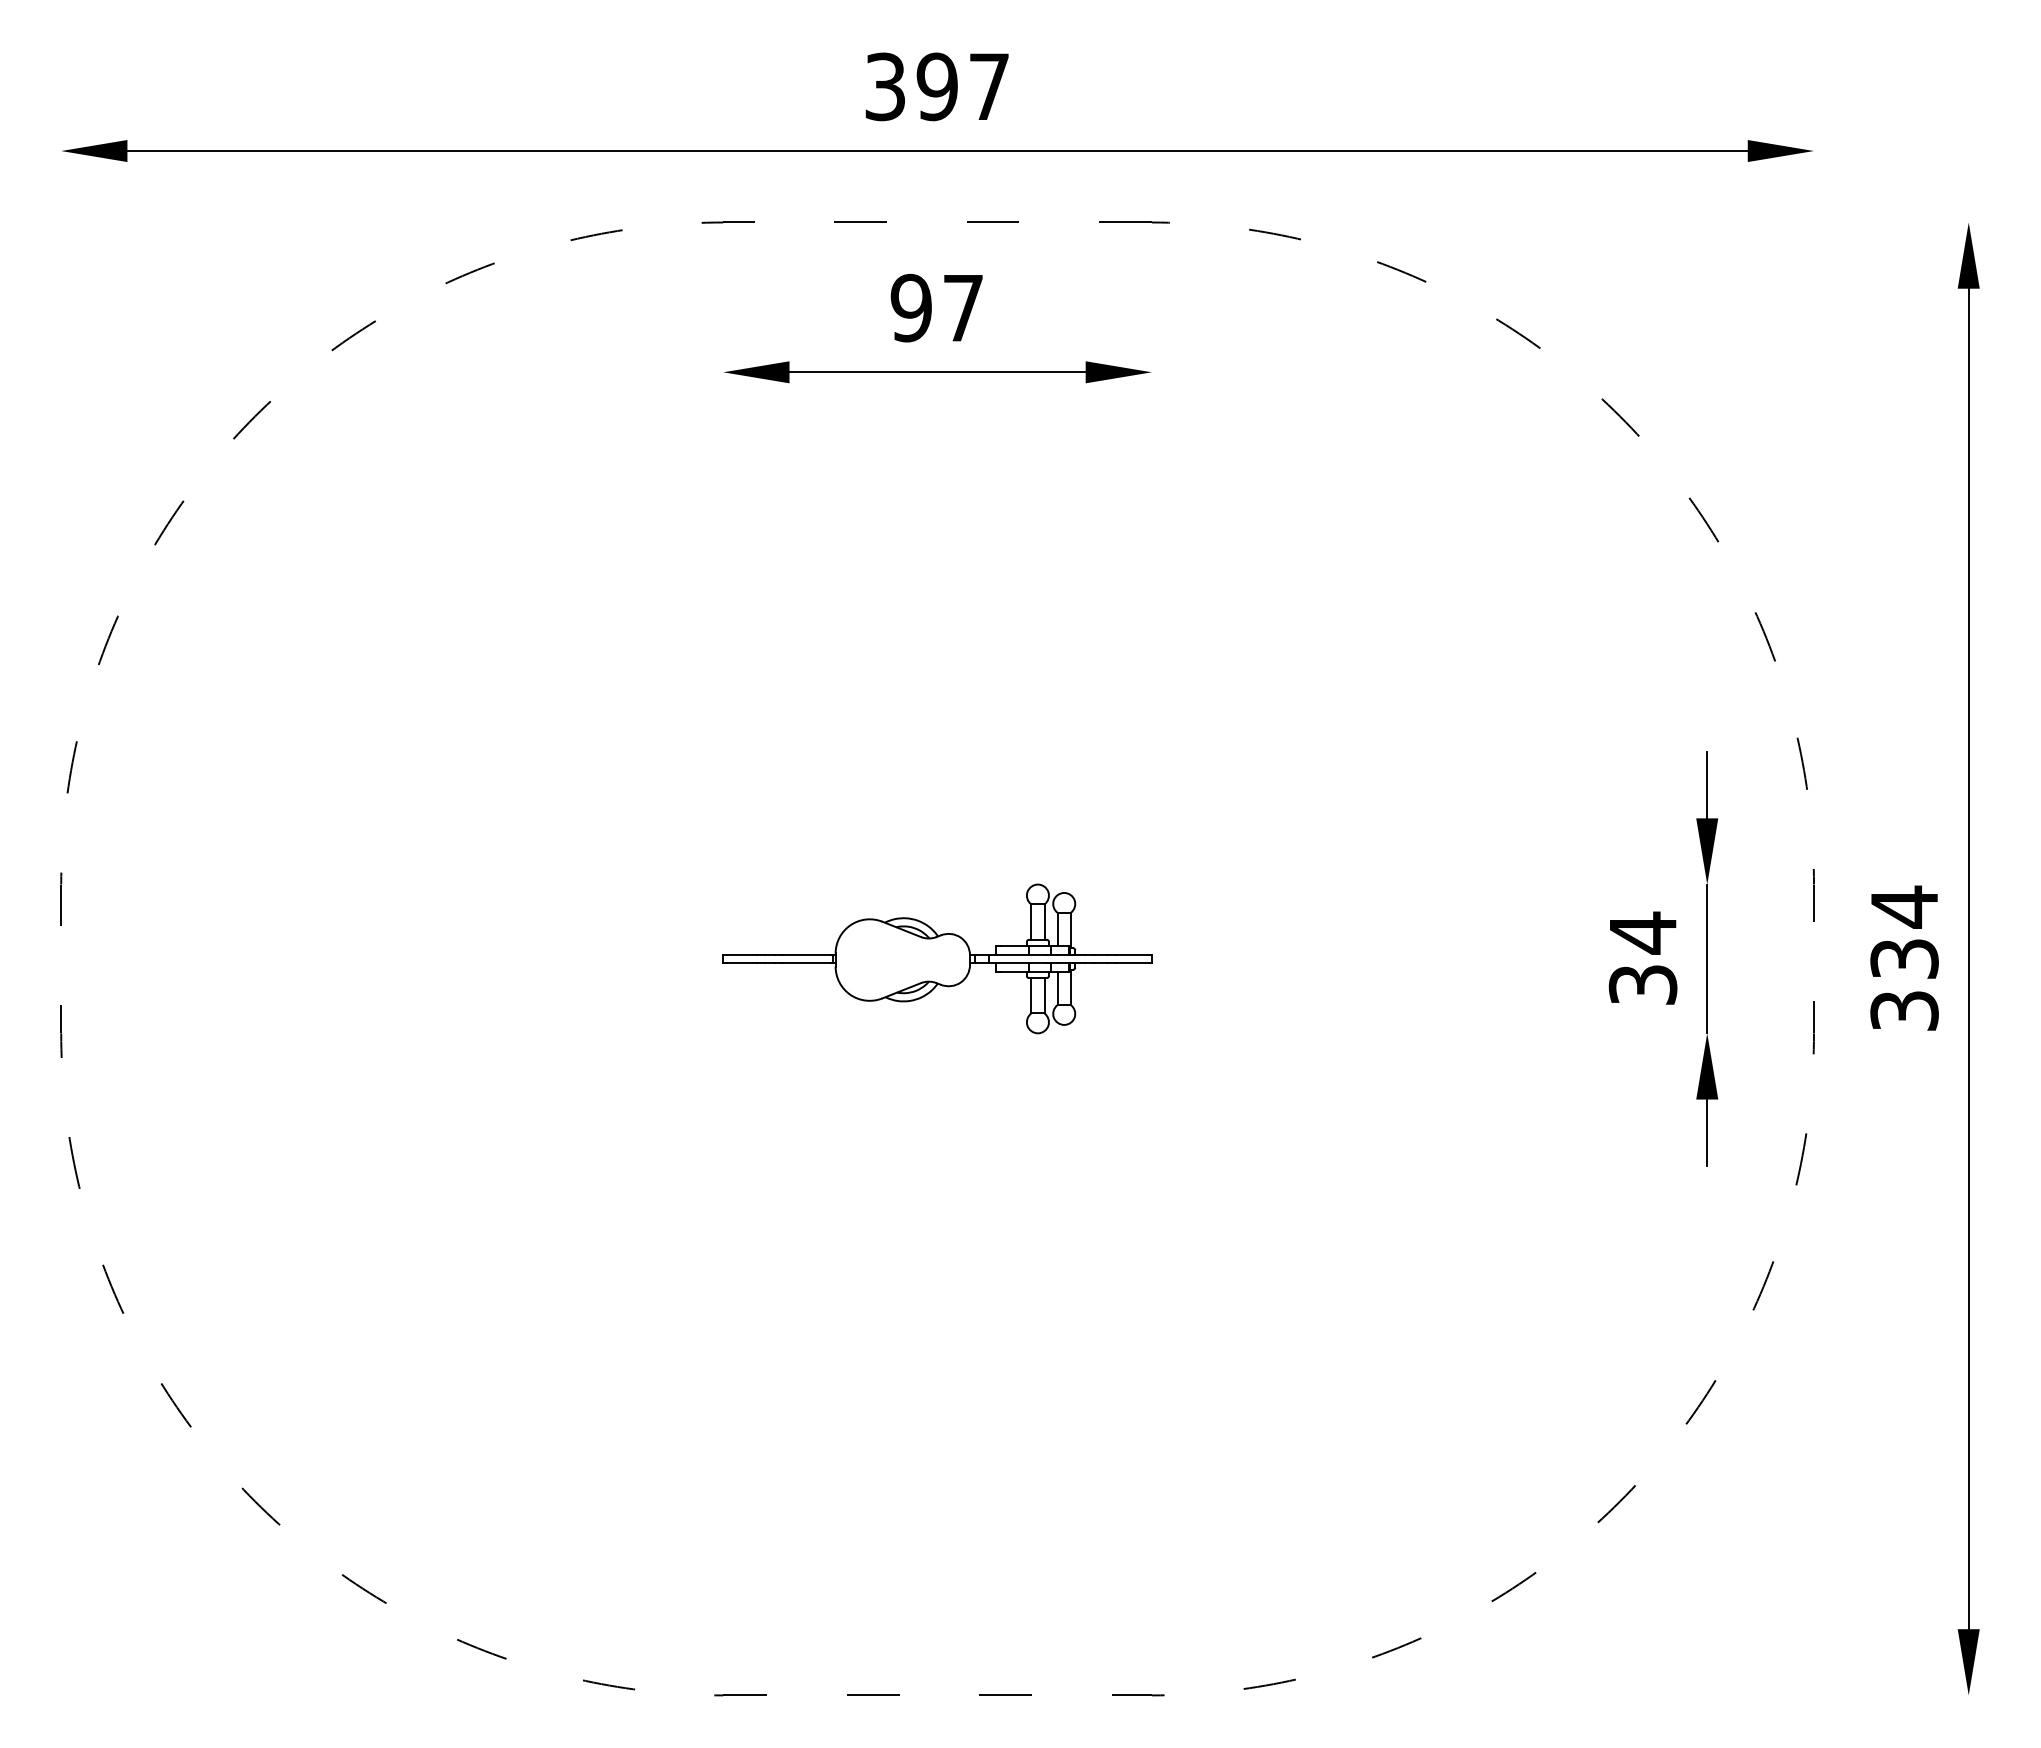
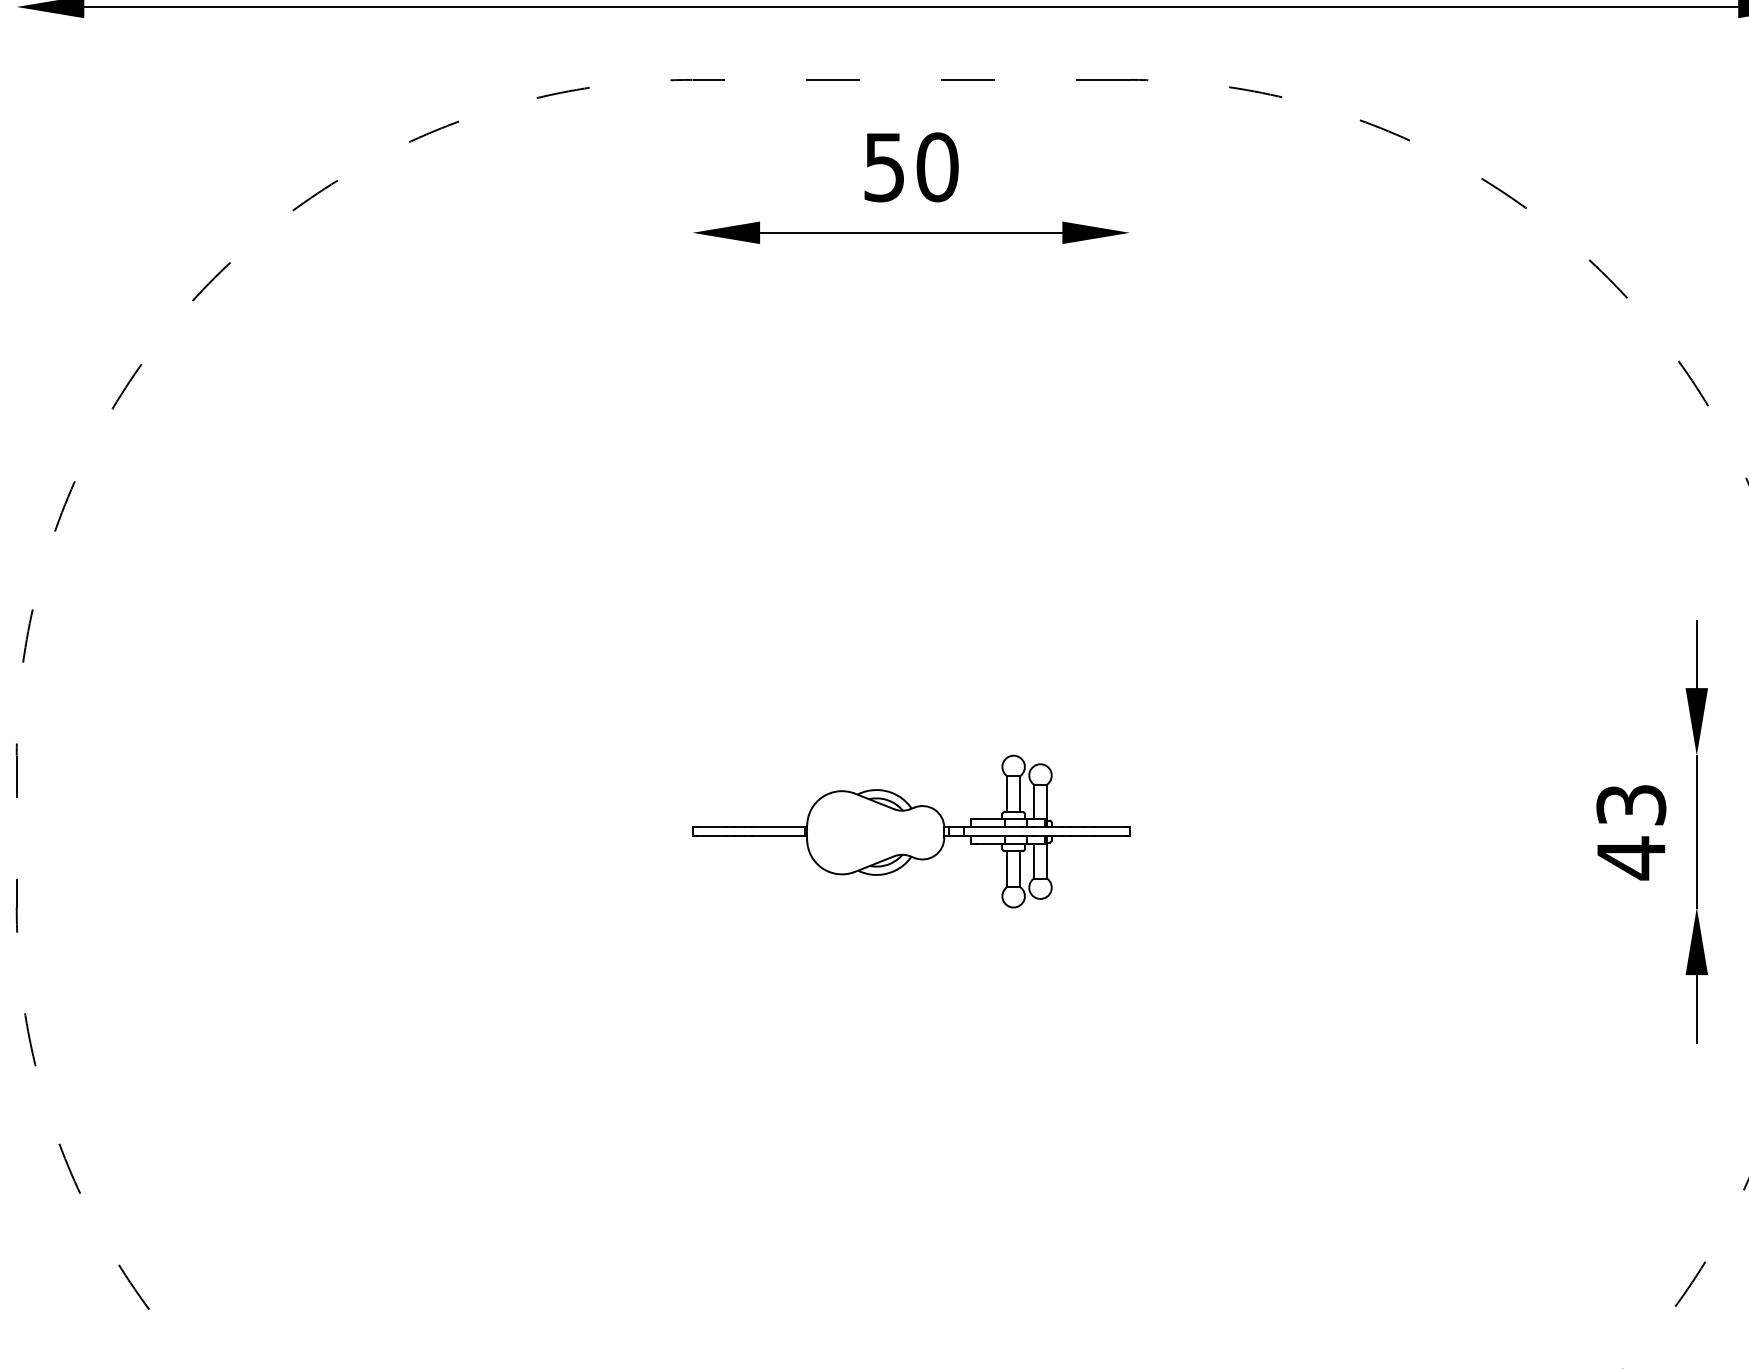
text: (937, 307) -> (911, 166), 97 -> 50
text: (1642, 958) -> (1630, 831), 34 -> 43

